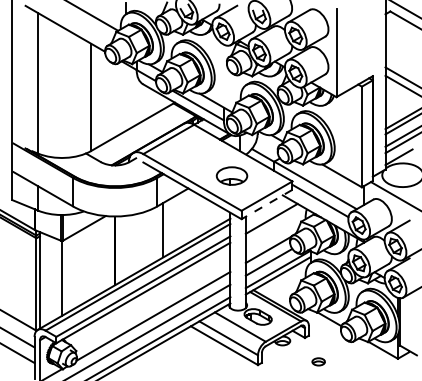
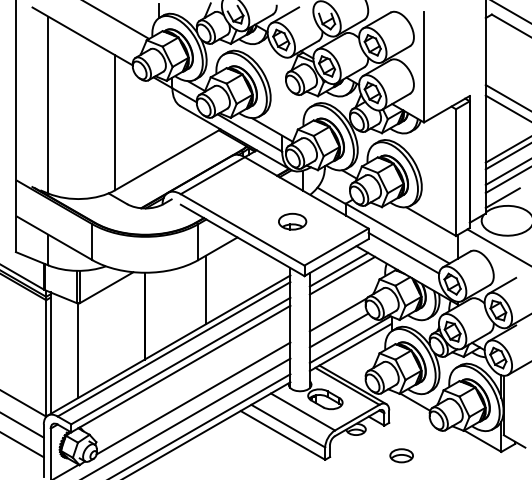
part: (232, 175) -> (292, 221), size x0.71
line: (266, 204) -> (336, 257), dashed -> solid
line: (268, 213) -> (338, 269), added
part: (318, 361) -> (401, 455), size x1.43

